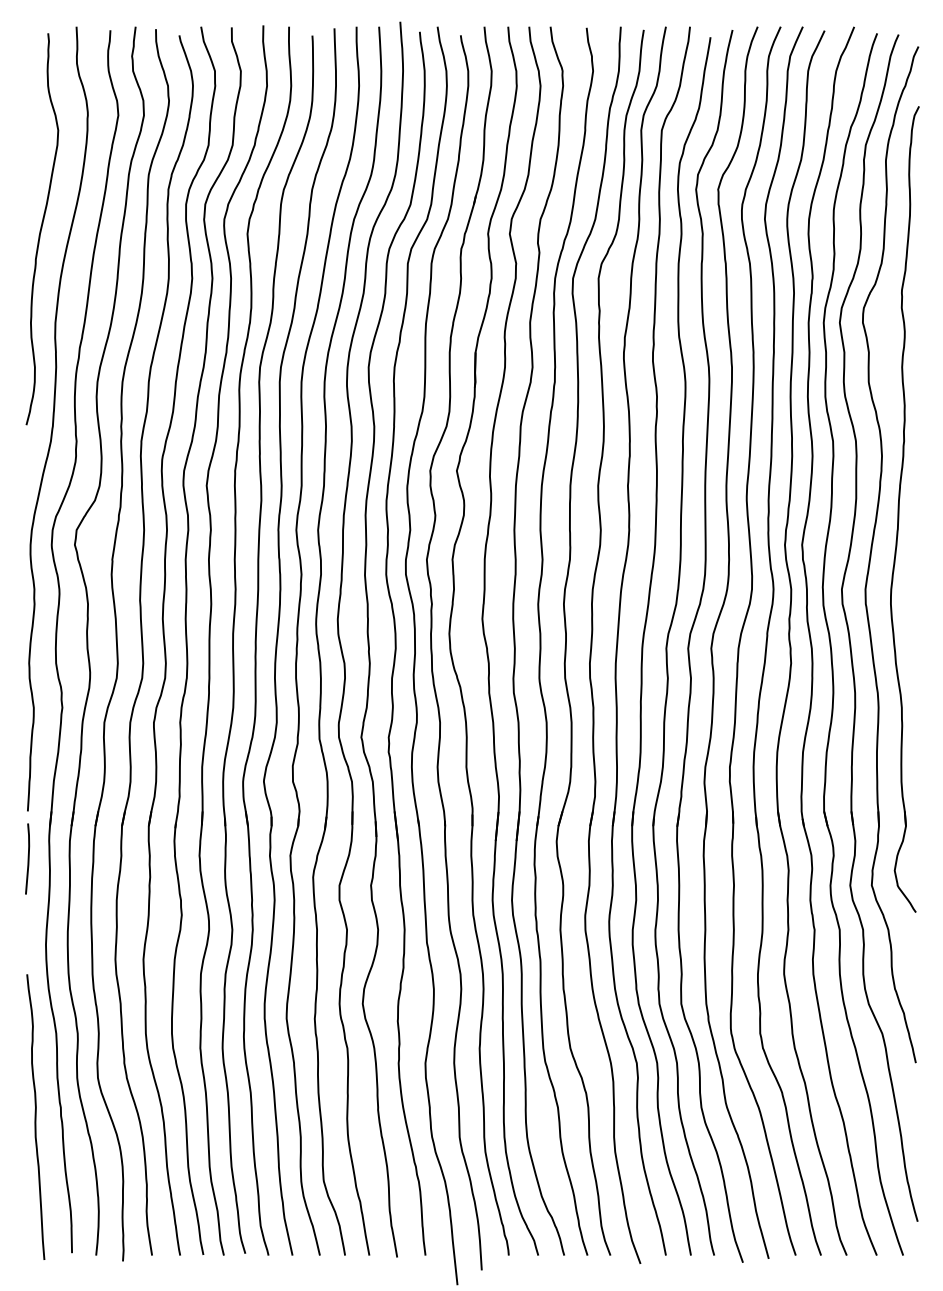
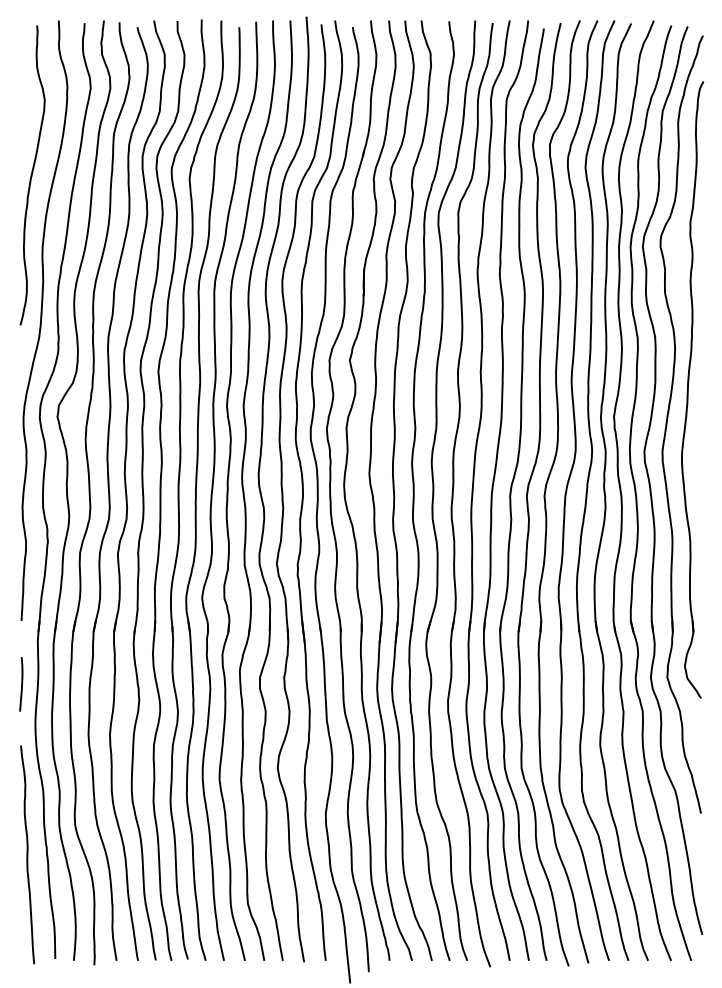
curve: (27, 859) -> (21, 684), moved

